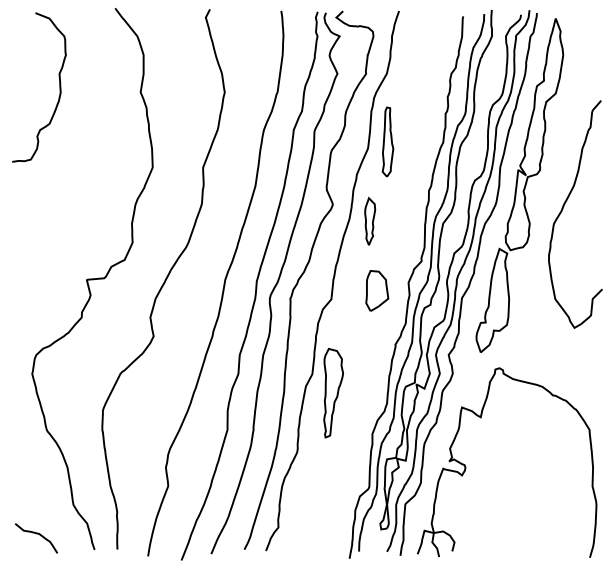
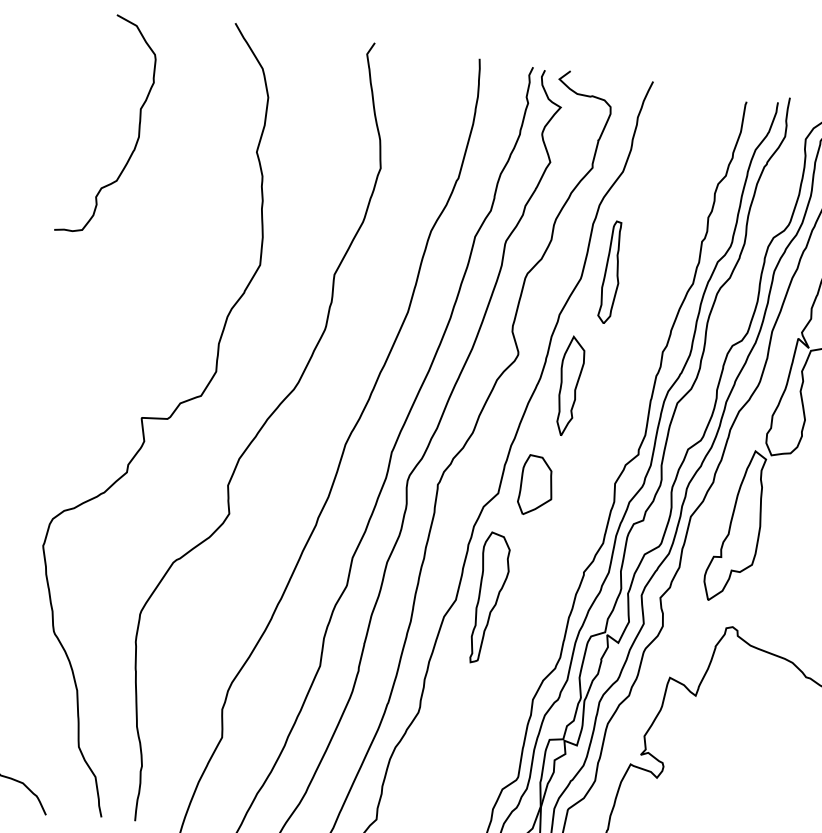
part: (370, 221) -> (570, 386), size x1.43
part: (377, 290) -> (536, 485), moved
part: (333, 393) -> (490, 599), moved

